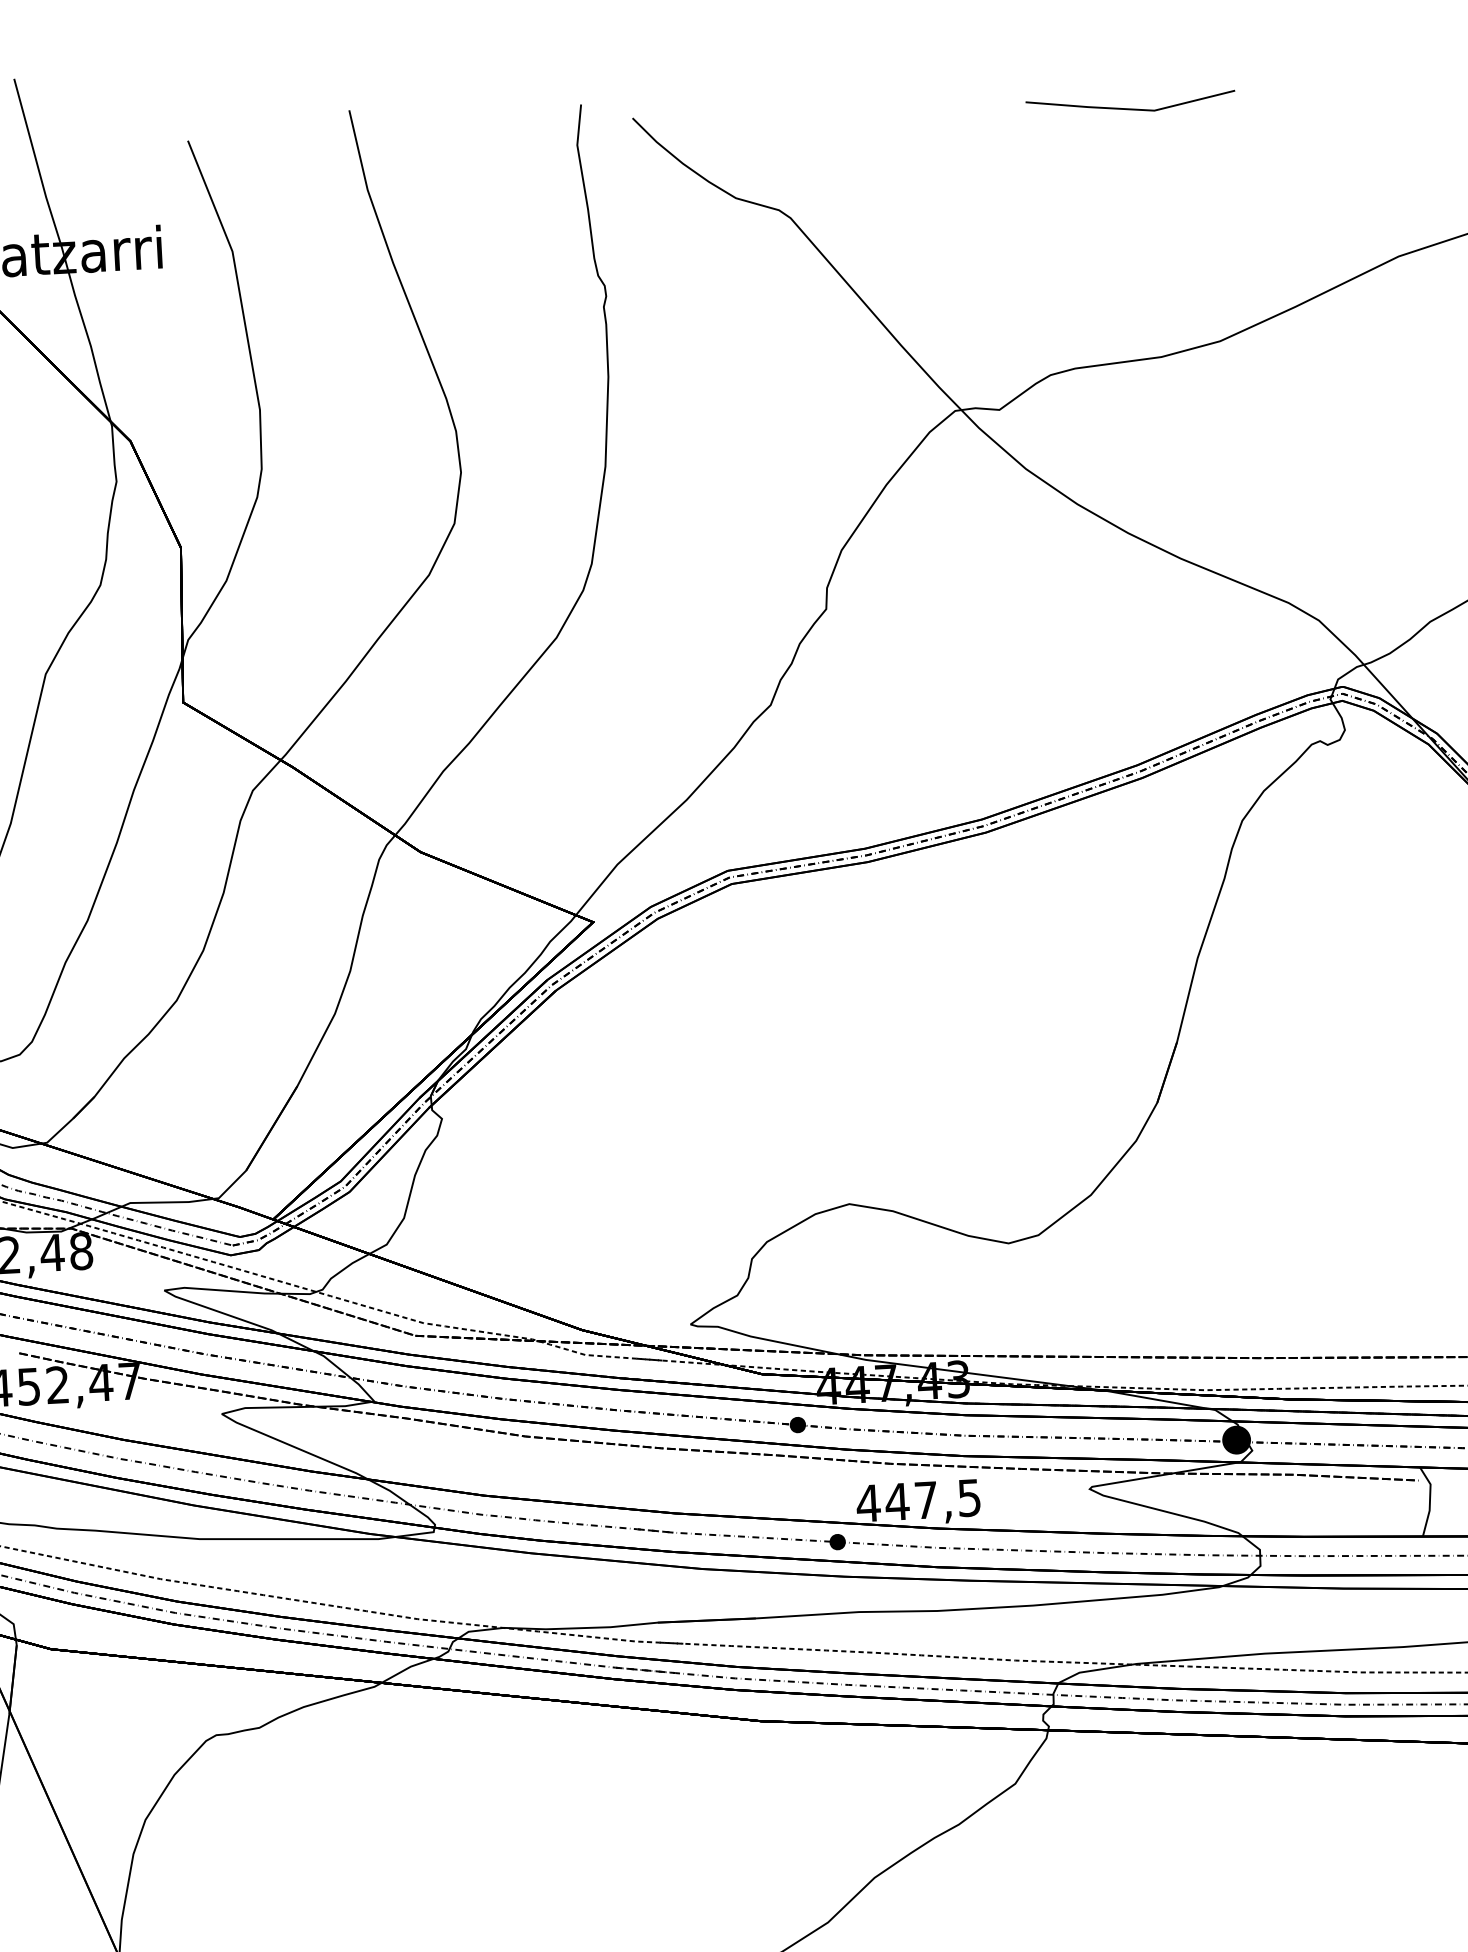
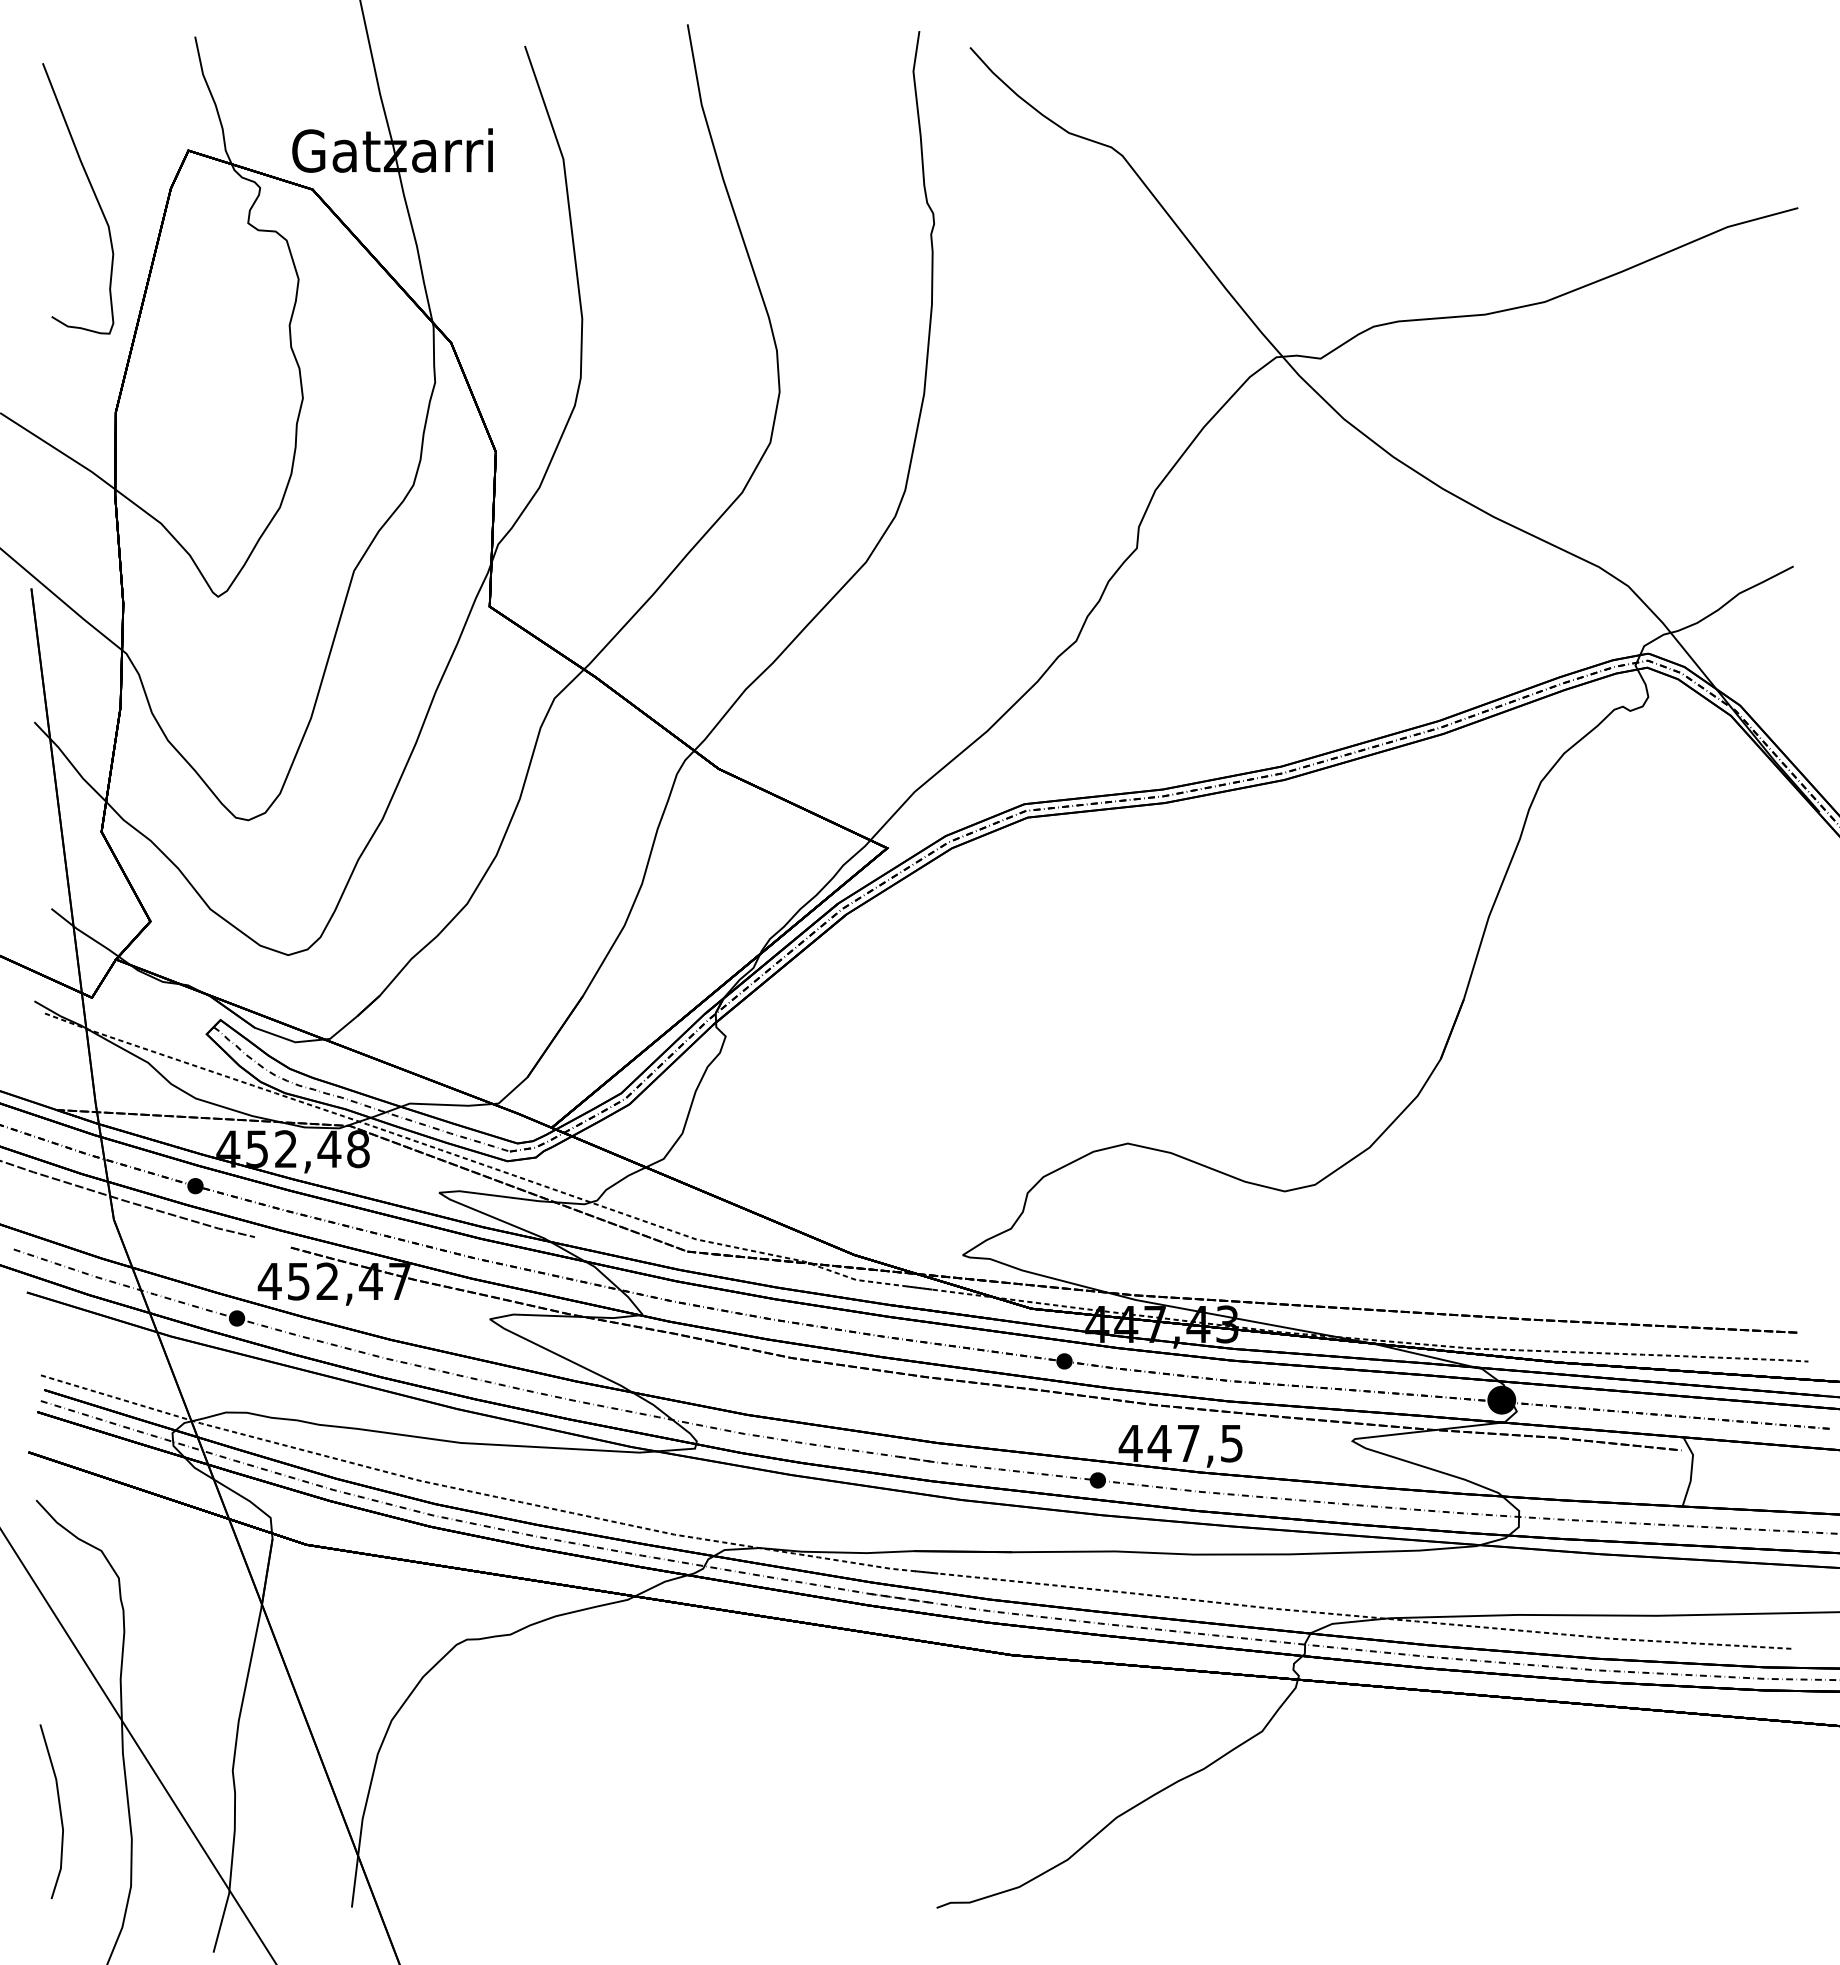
line: (1131, 108) -> (1468, 64), removed

